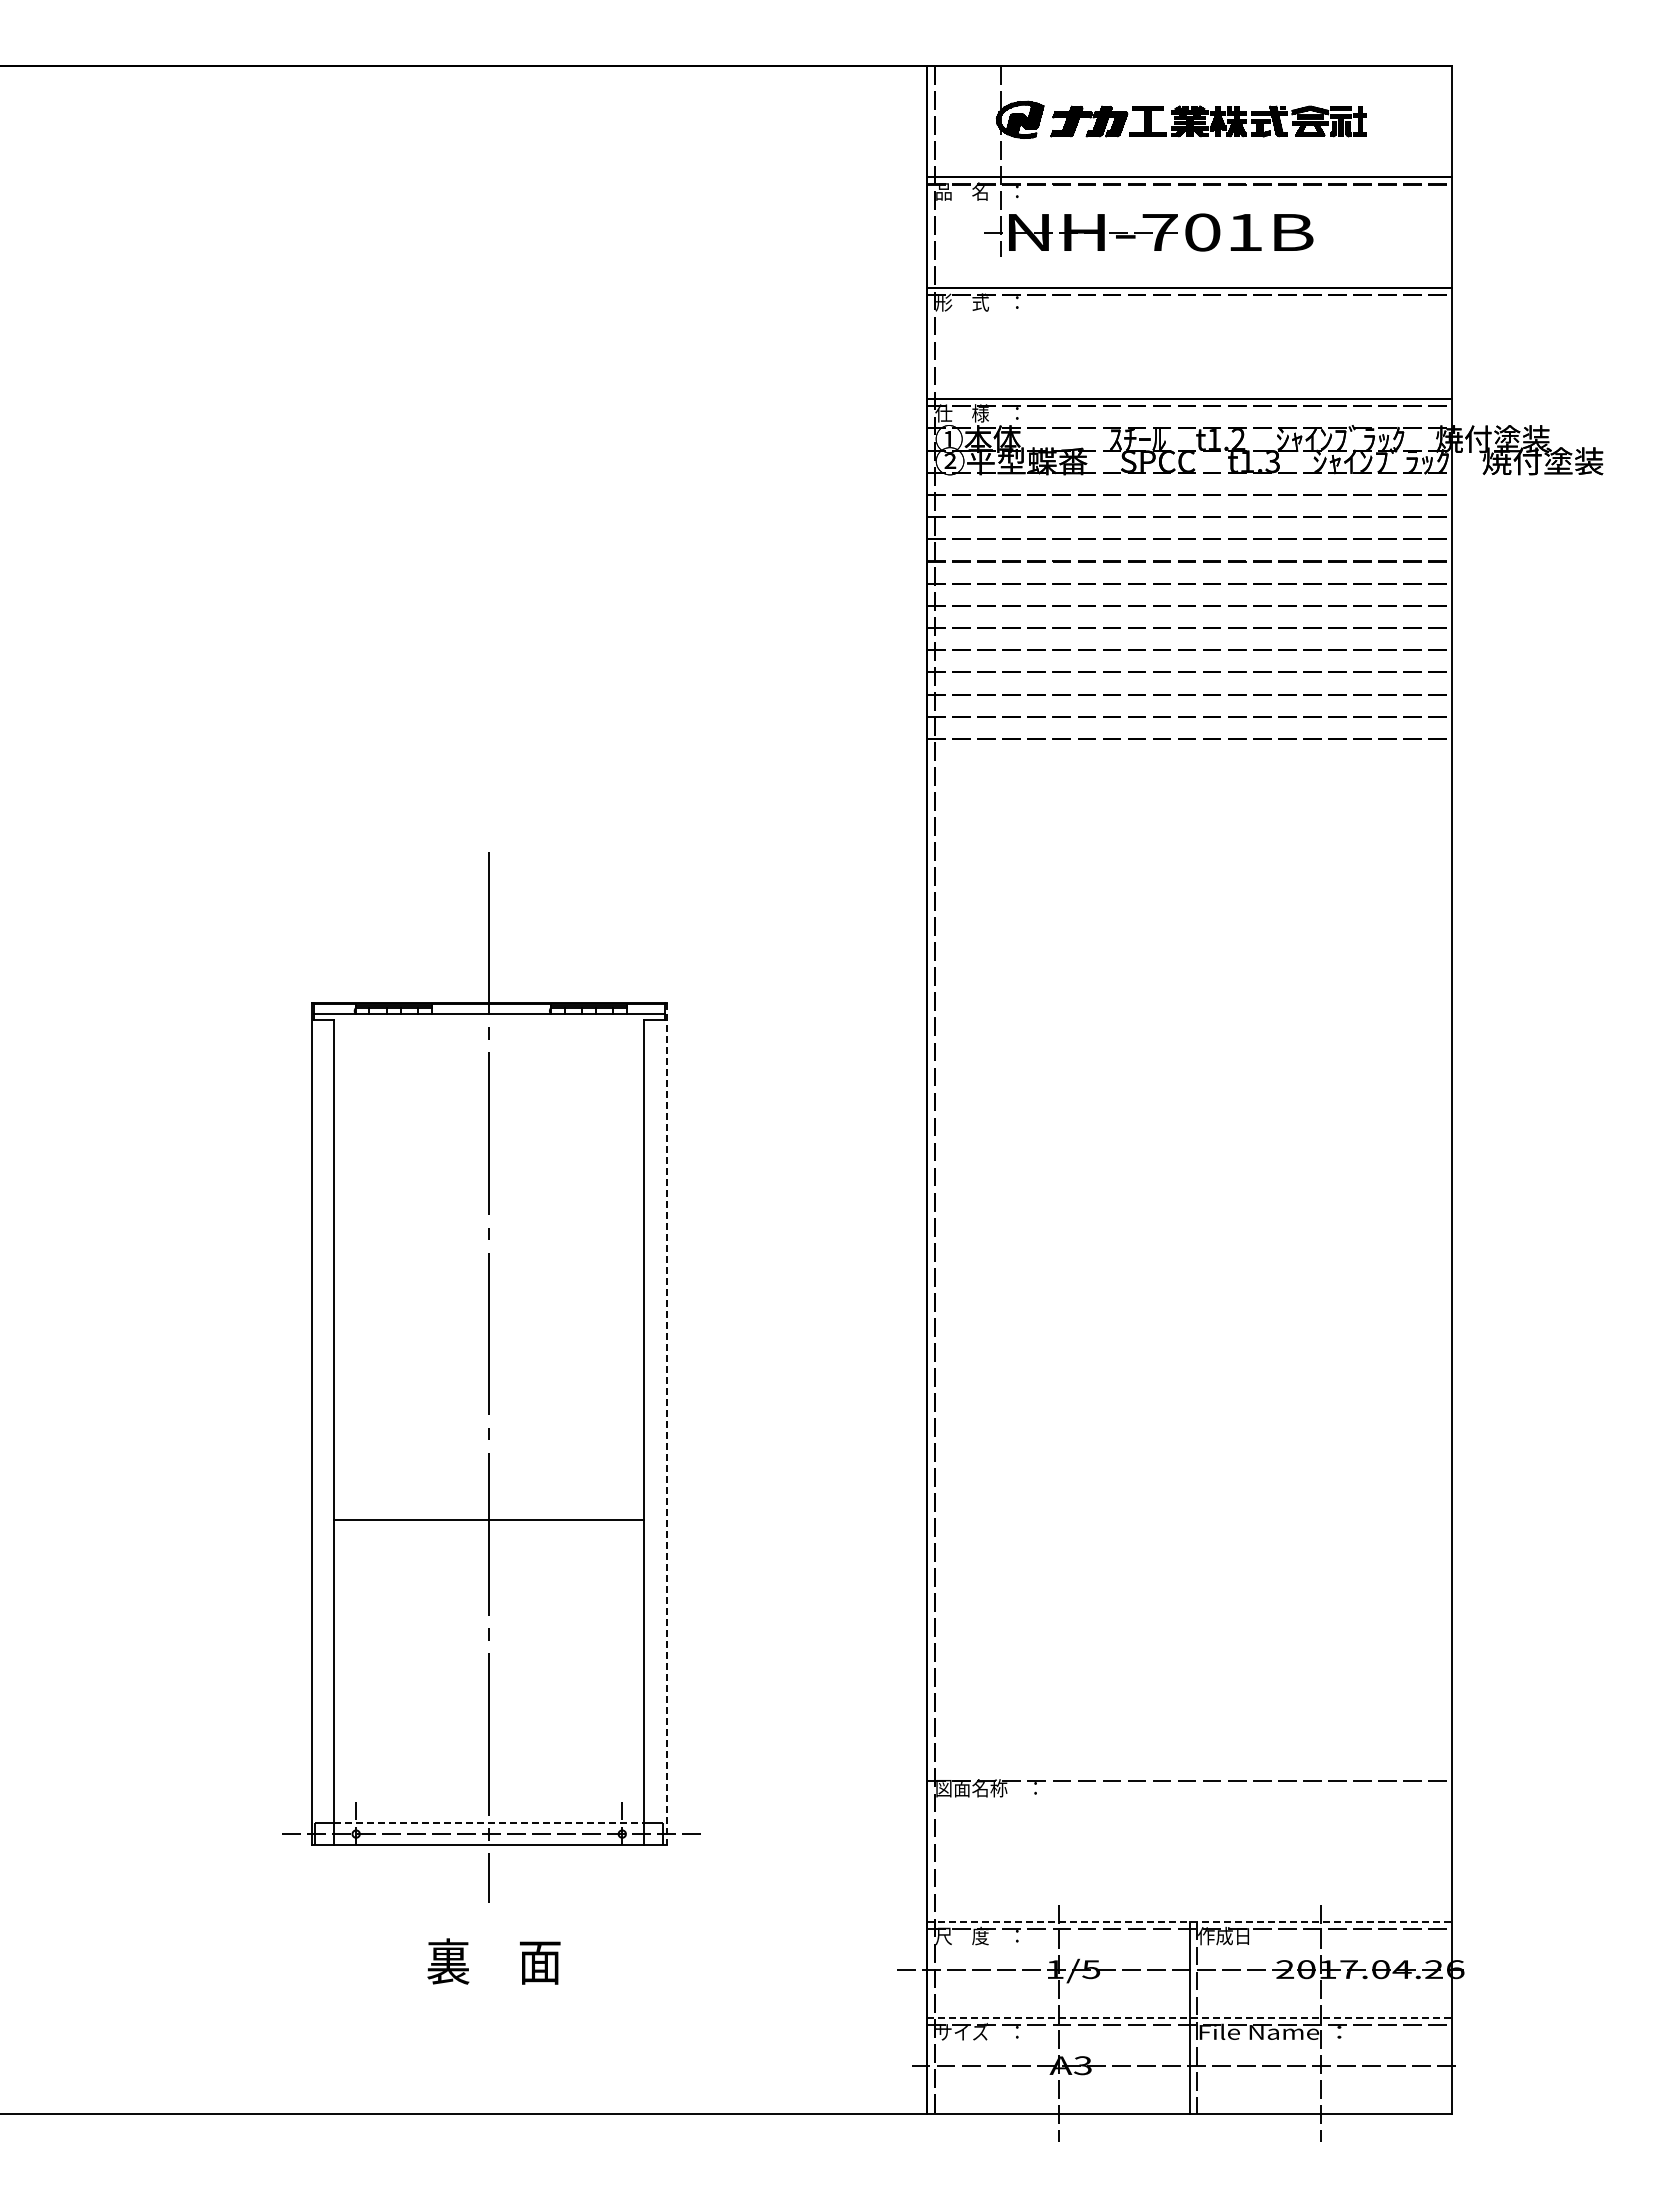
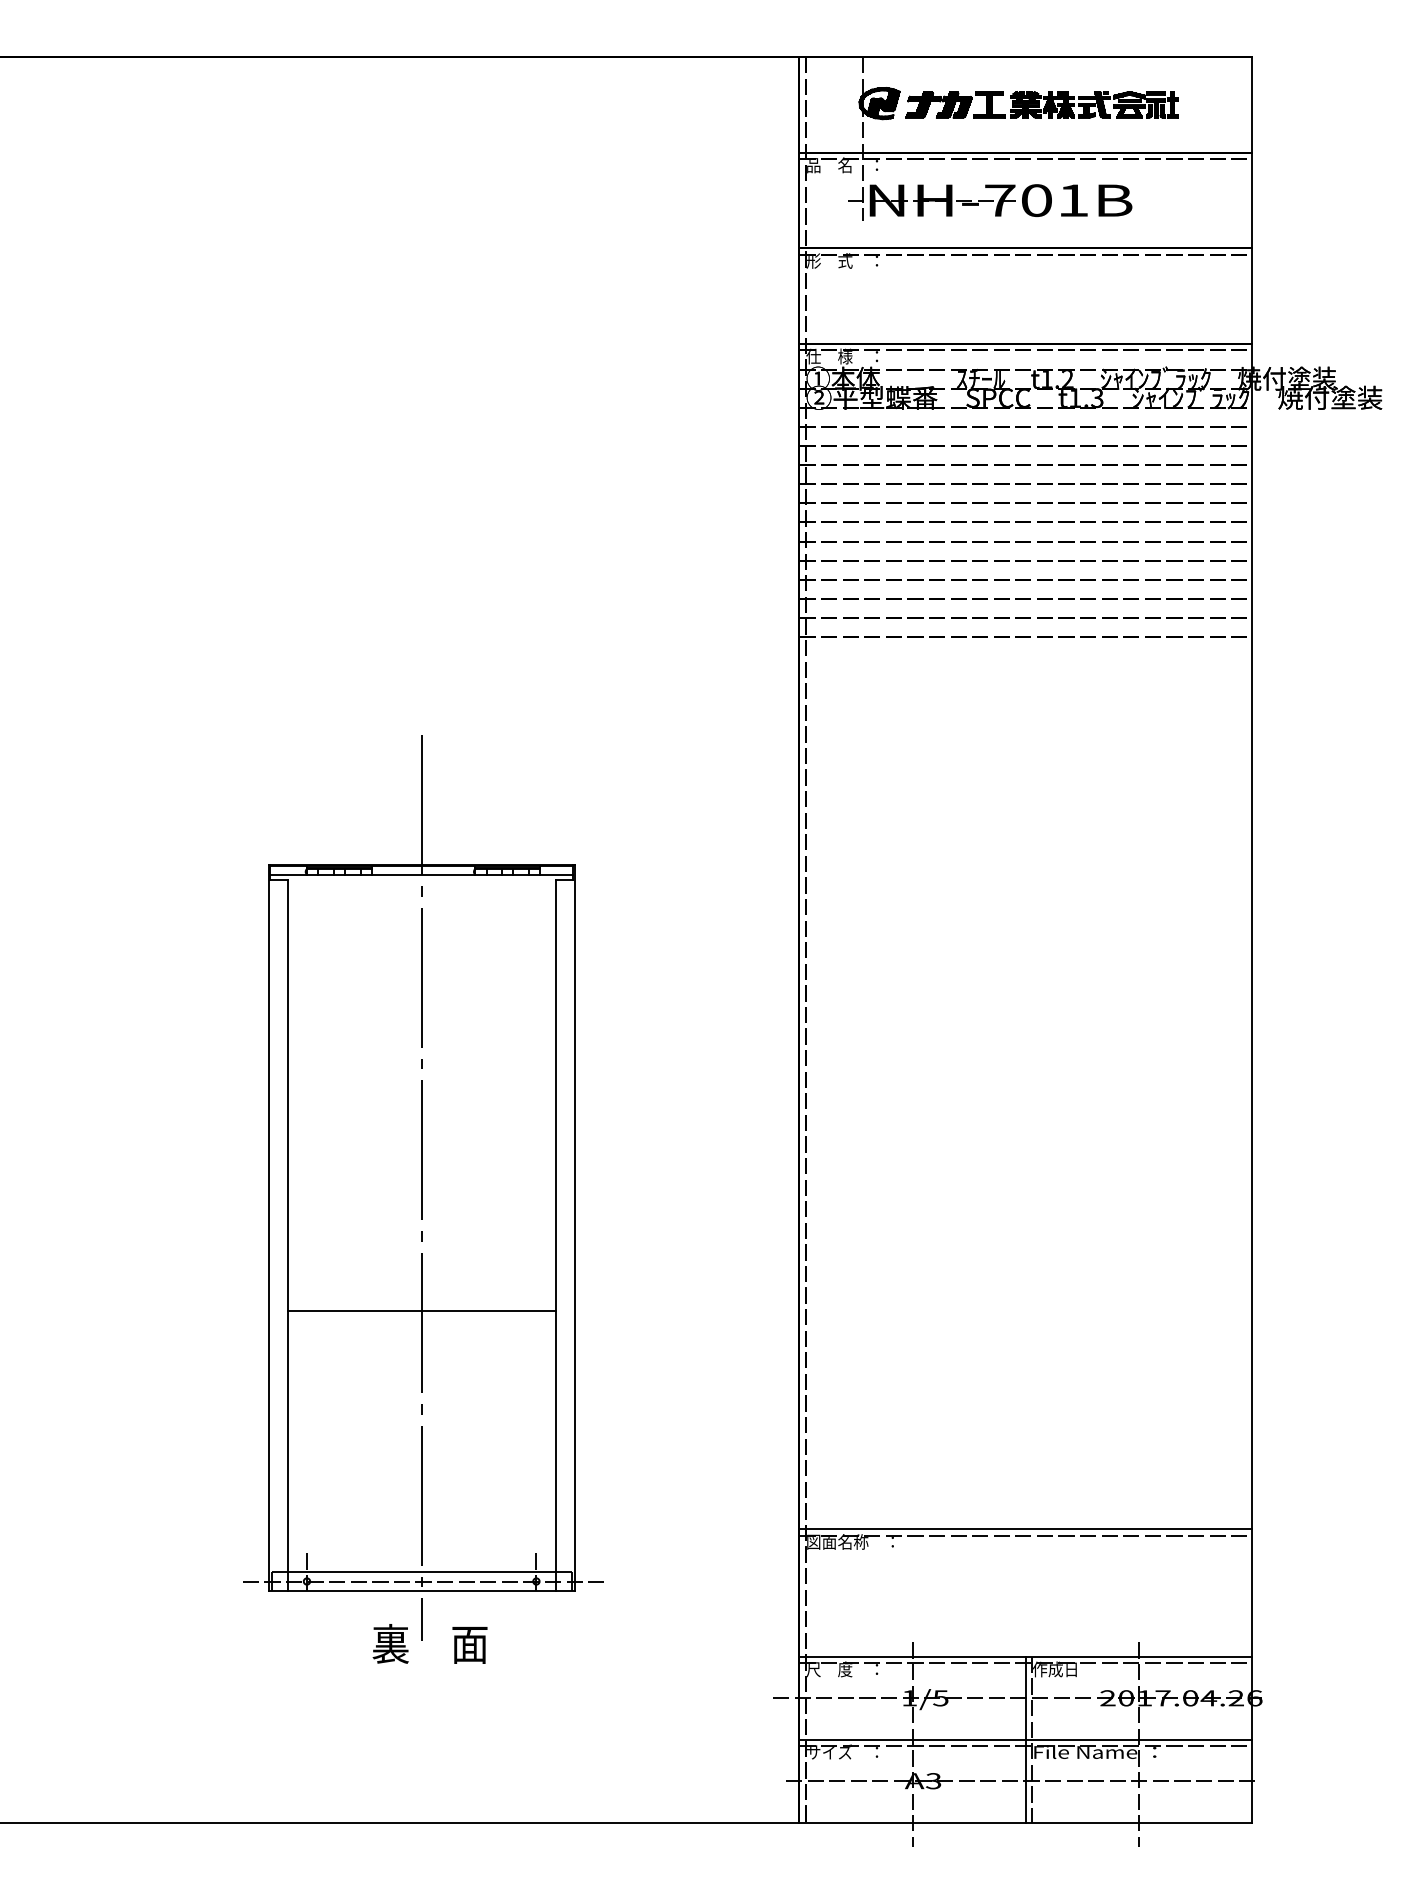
line: (666, 1424) -> (574, 1228), dashed -> solid
line: (1189, 1773) -> (1025, 1529), added
line: (489, 1823) -> (421, 1572), dashed -> solid
line: (1190, 1921) -> (1026, 1656), dashed -> solid
text: (493, 1961) -> (429, 1643), moved
line: (1190, 2017) -> (1026, 1739), dashed -> solid

